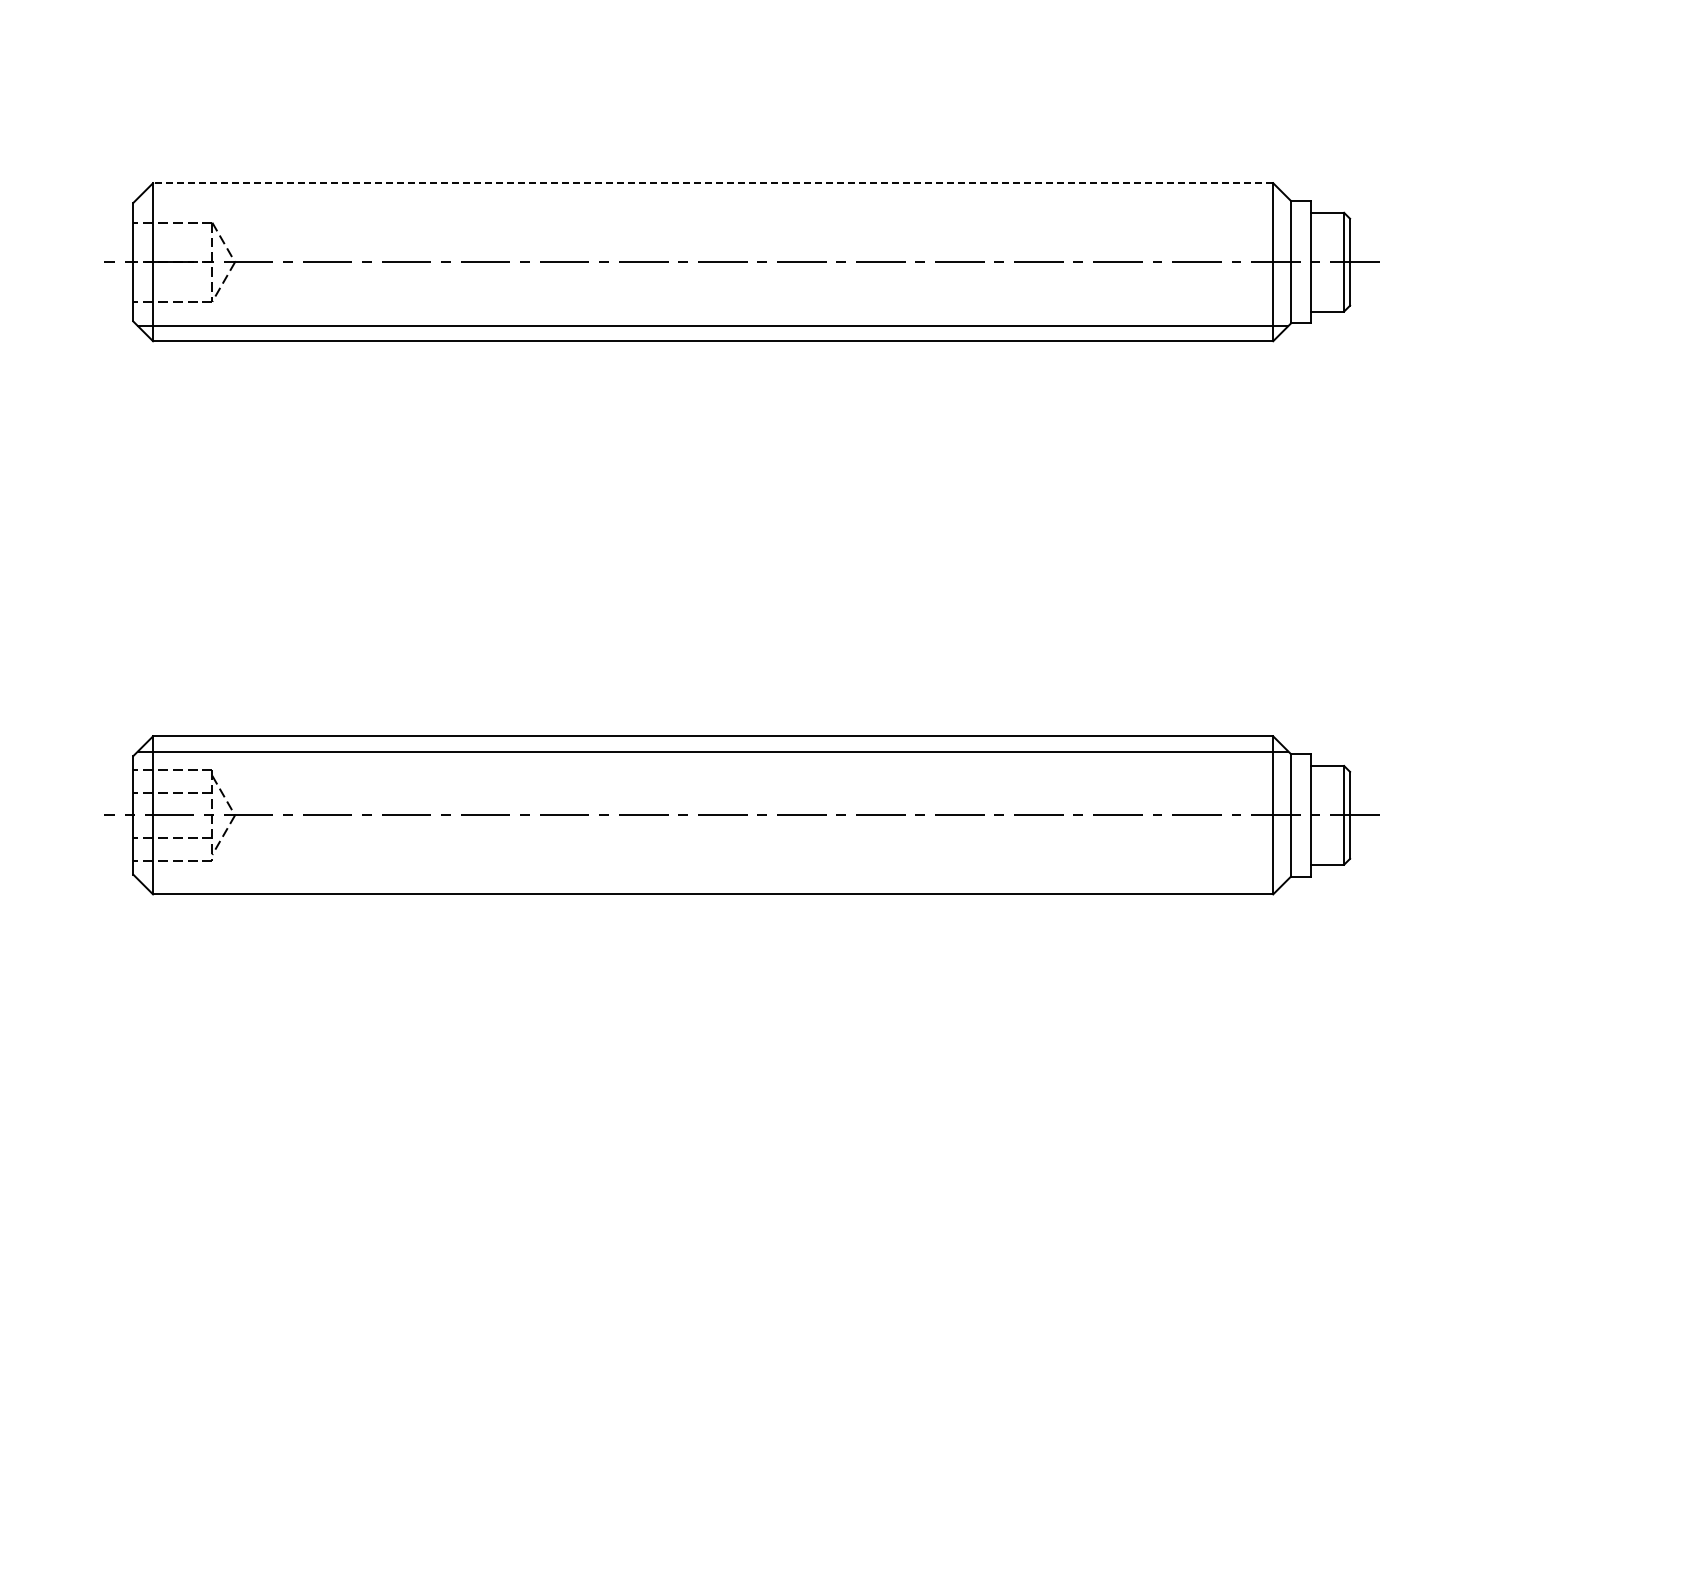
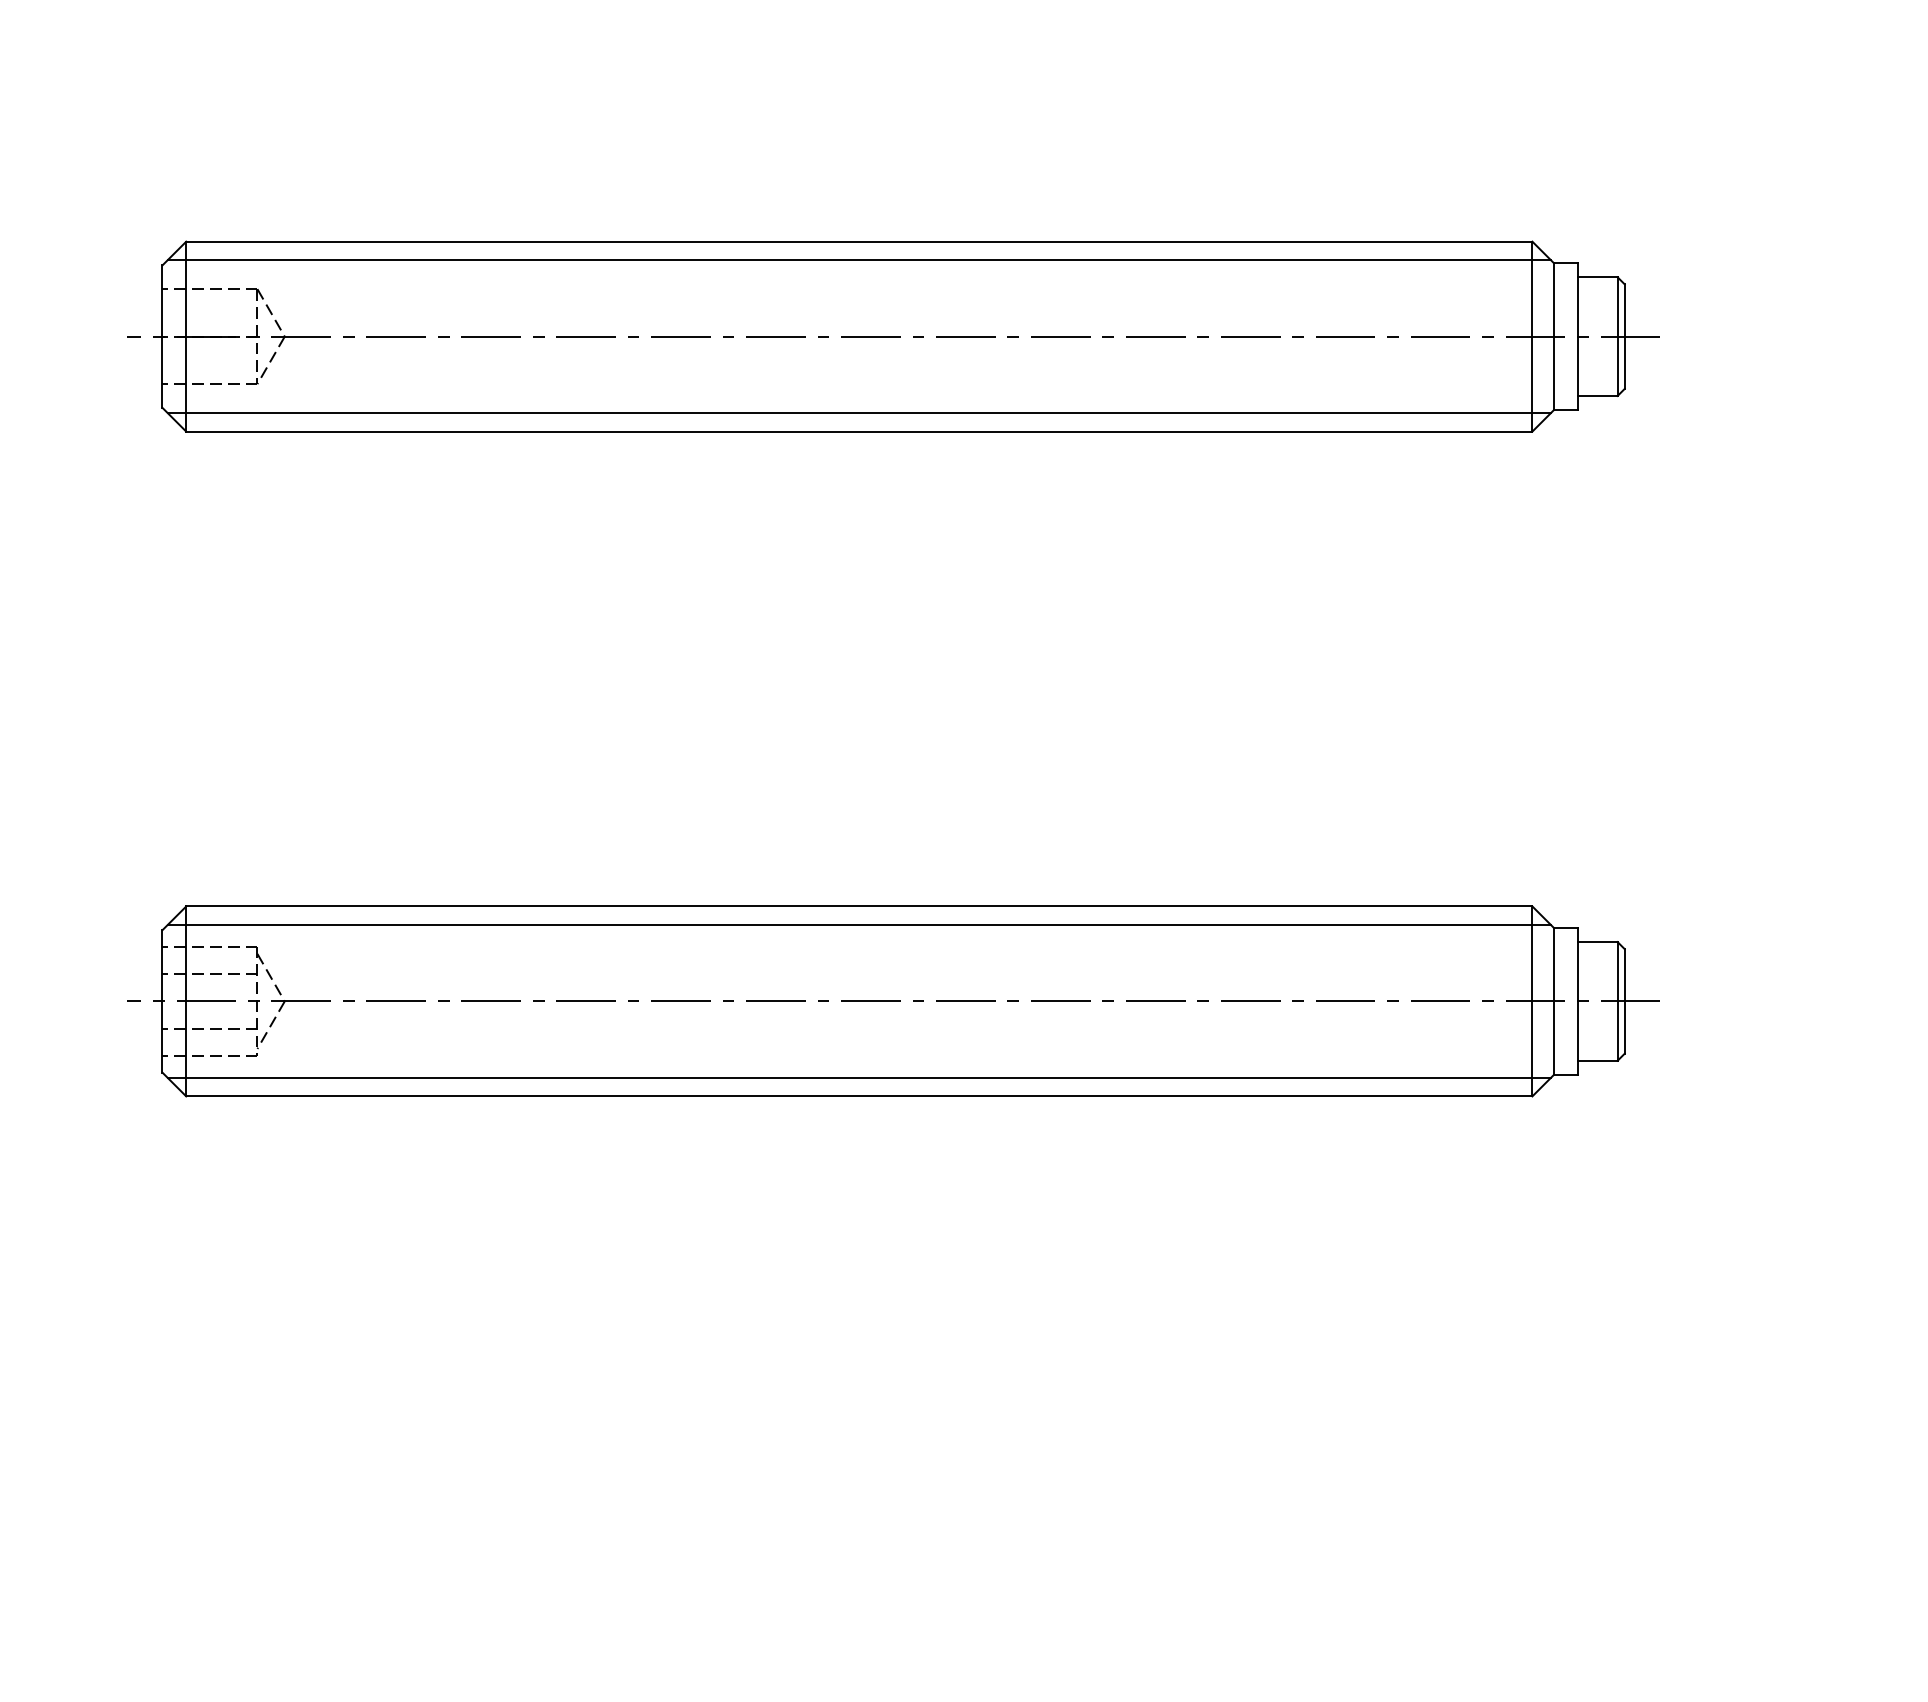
line: (712, 183) -> (858, 242), dashed -> solid
line: (712, 198) -> (858, 260), added
line: (712, 879) -> (858, 1078), added

